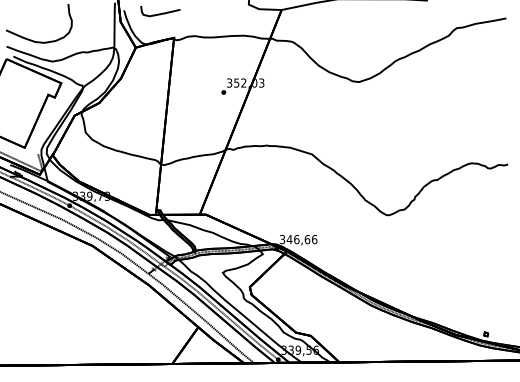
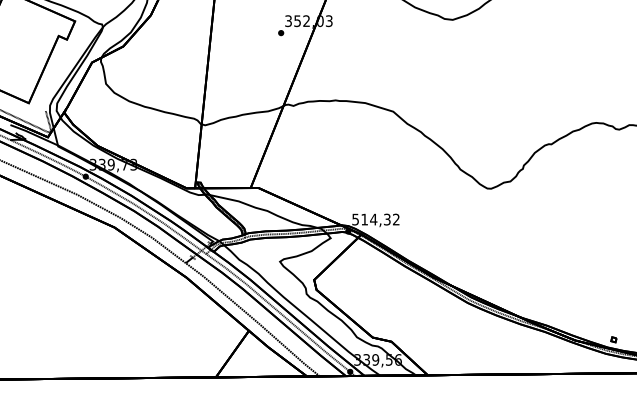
text: (298, 239) -> (375, 219), 346,66 -> 514,32

